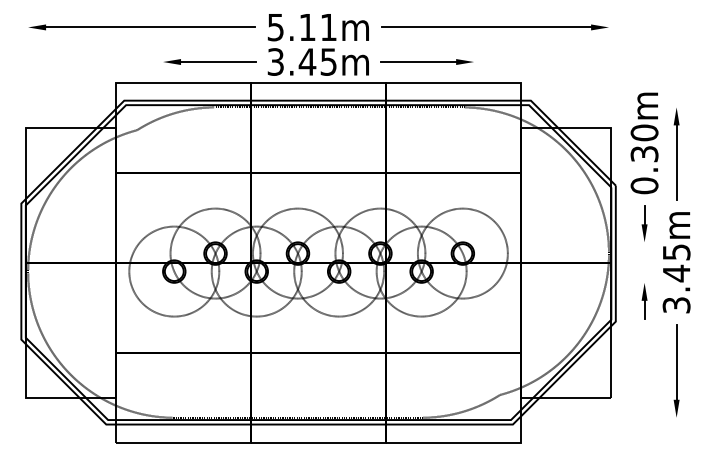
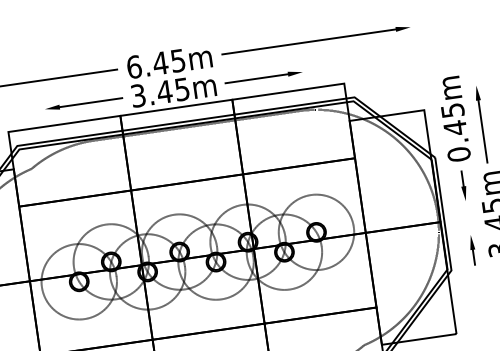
text: (301, 27) -> (155, 64), 5.11m -> 6.45m
text: (644, 143) -> (453, 119), 0.30m -> 0.45m

